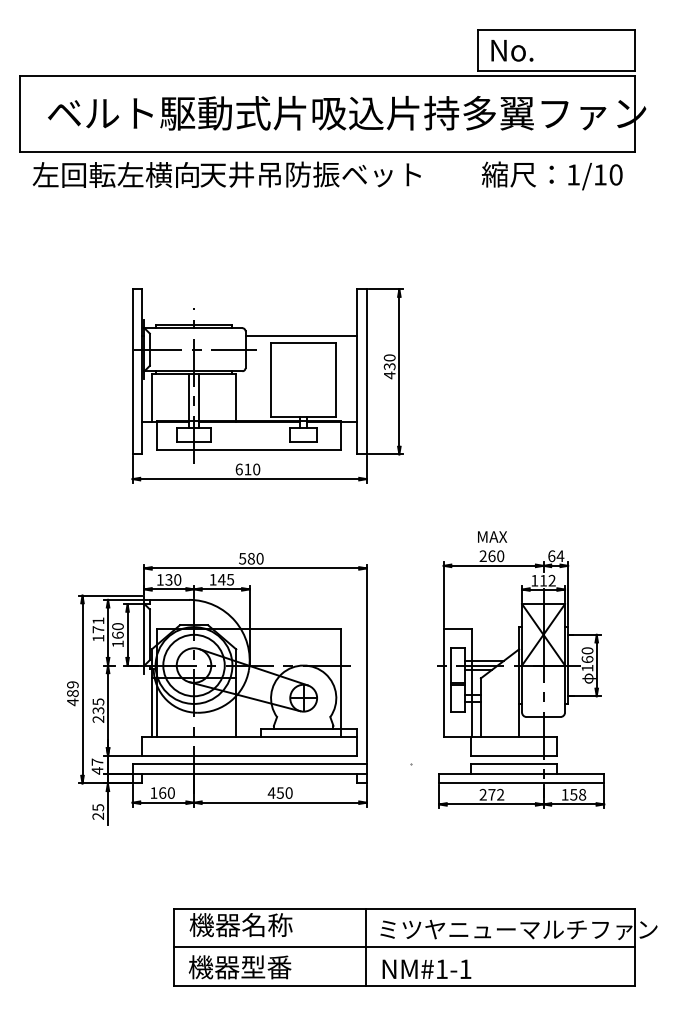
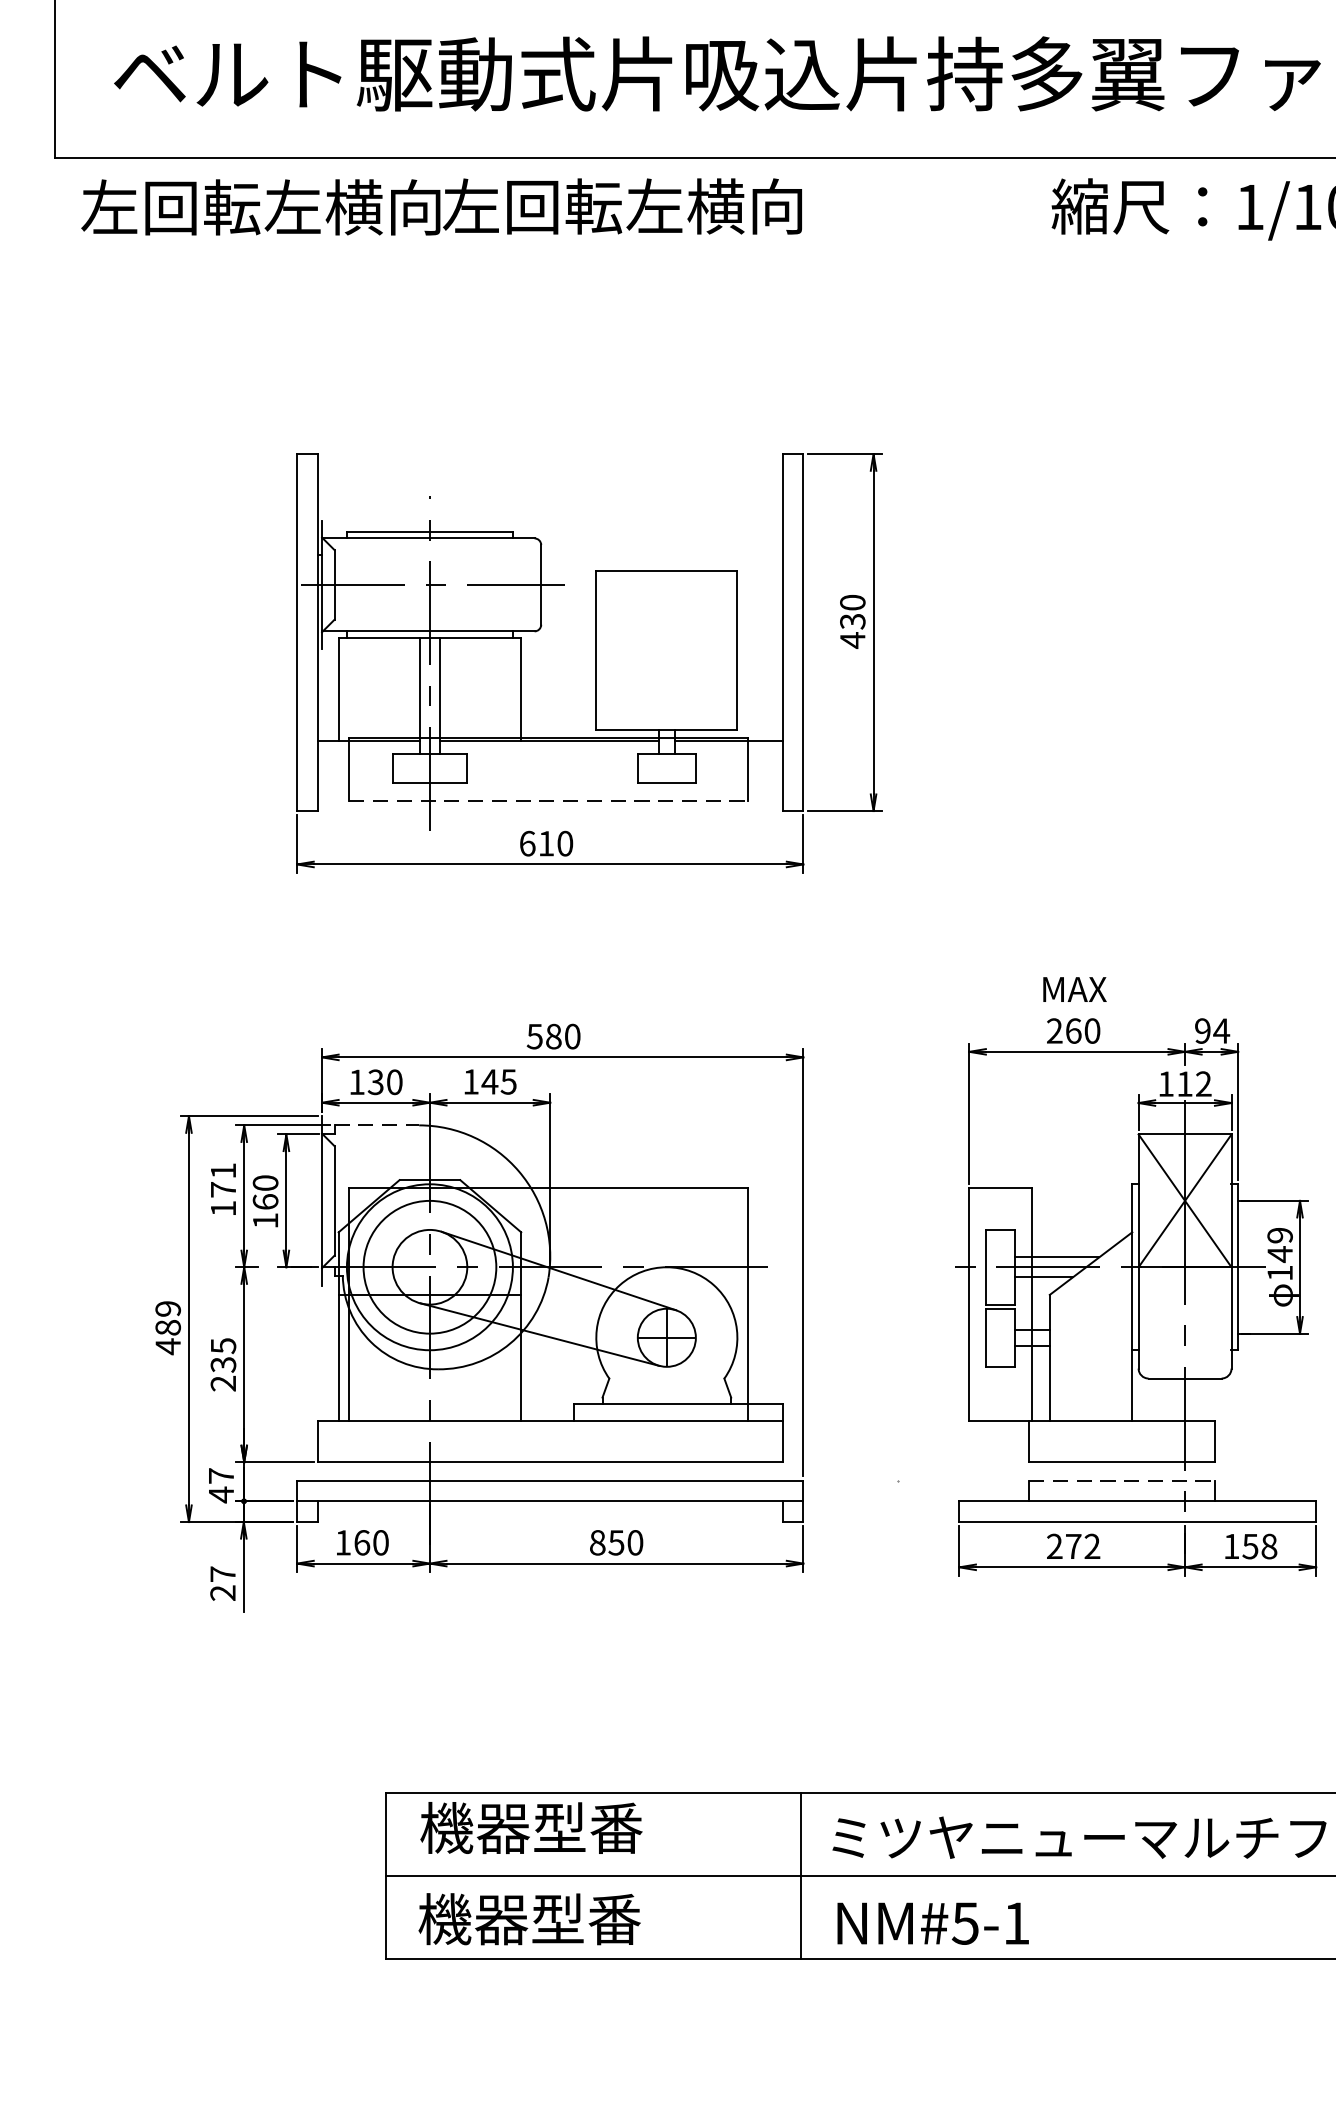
text: (310, 174) -> (681, 206), 天井吊防振ベット -> 左回転左横向
line: (301, 335) -> (662, 554), removed
line: (249, 449) -> (549, 800), solid -> dashed
text: (551, 556) -> (1202, 1031), 64 -> 94
line: (169, 599) -> (376, 1124), solid -> dashed
text: (587, 655) -> (1280, 1245), 160 -> 149
line: (514, 764) -> (1122, 1481), solid -> dashed
text: (271, 792) -> (597, 1541), 450 -> 850
text: (98, 807) -> (223, 1573), 25 -> 27
text: (267, 925) -> (588, 1828), 機器名称 -> 機器型番
text: (441, 969) -> (964, 1923), NM#1-1 -> NM#5-1

